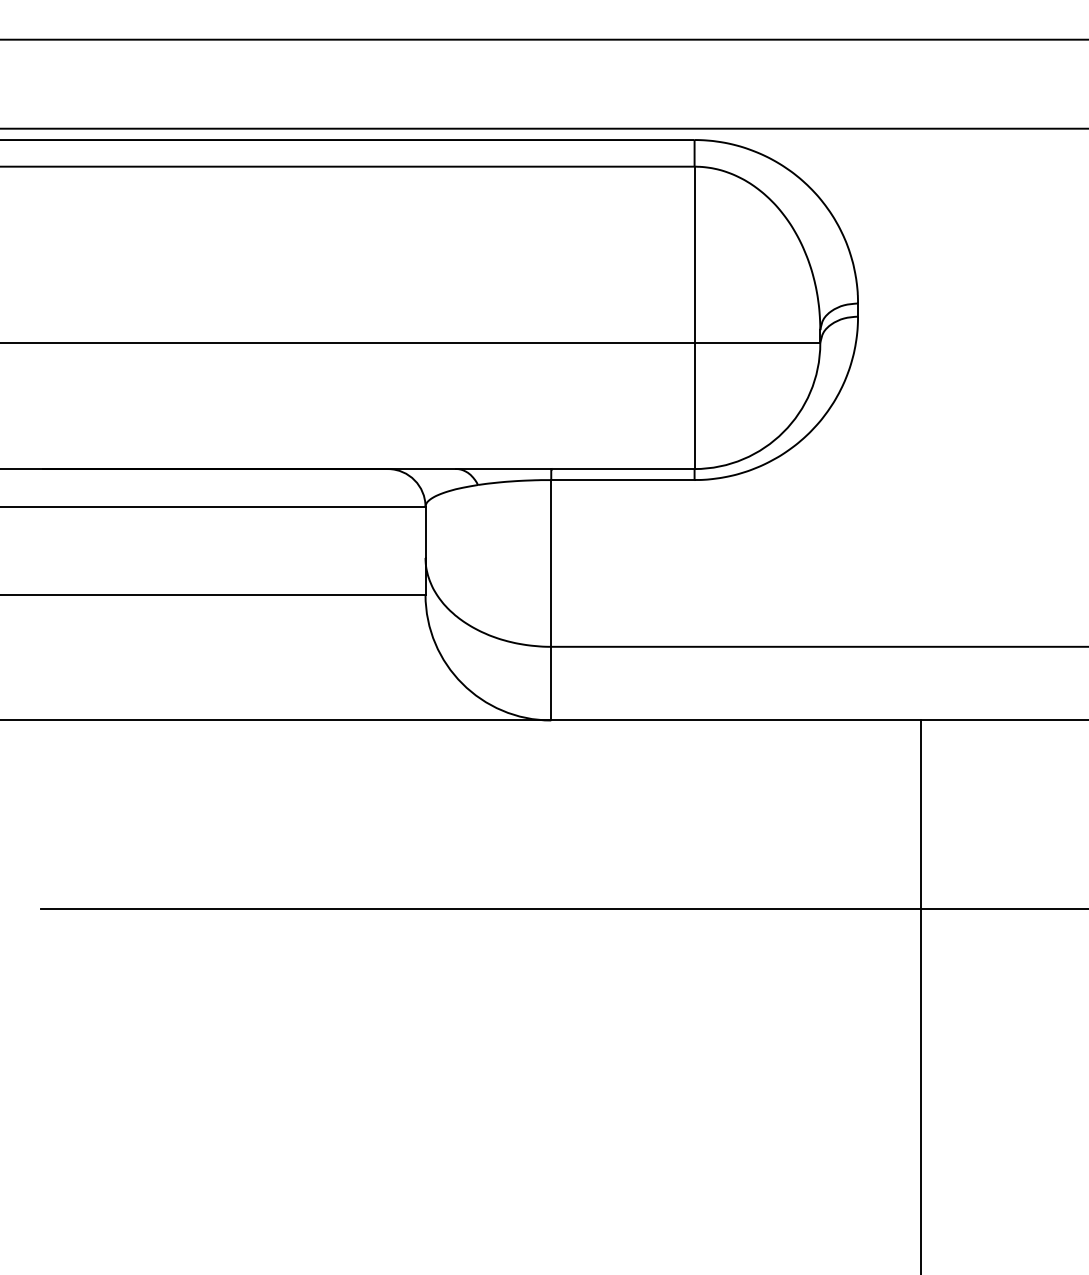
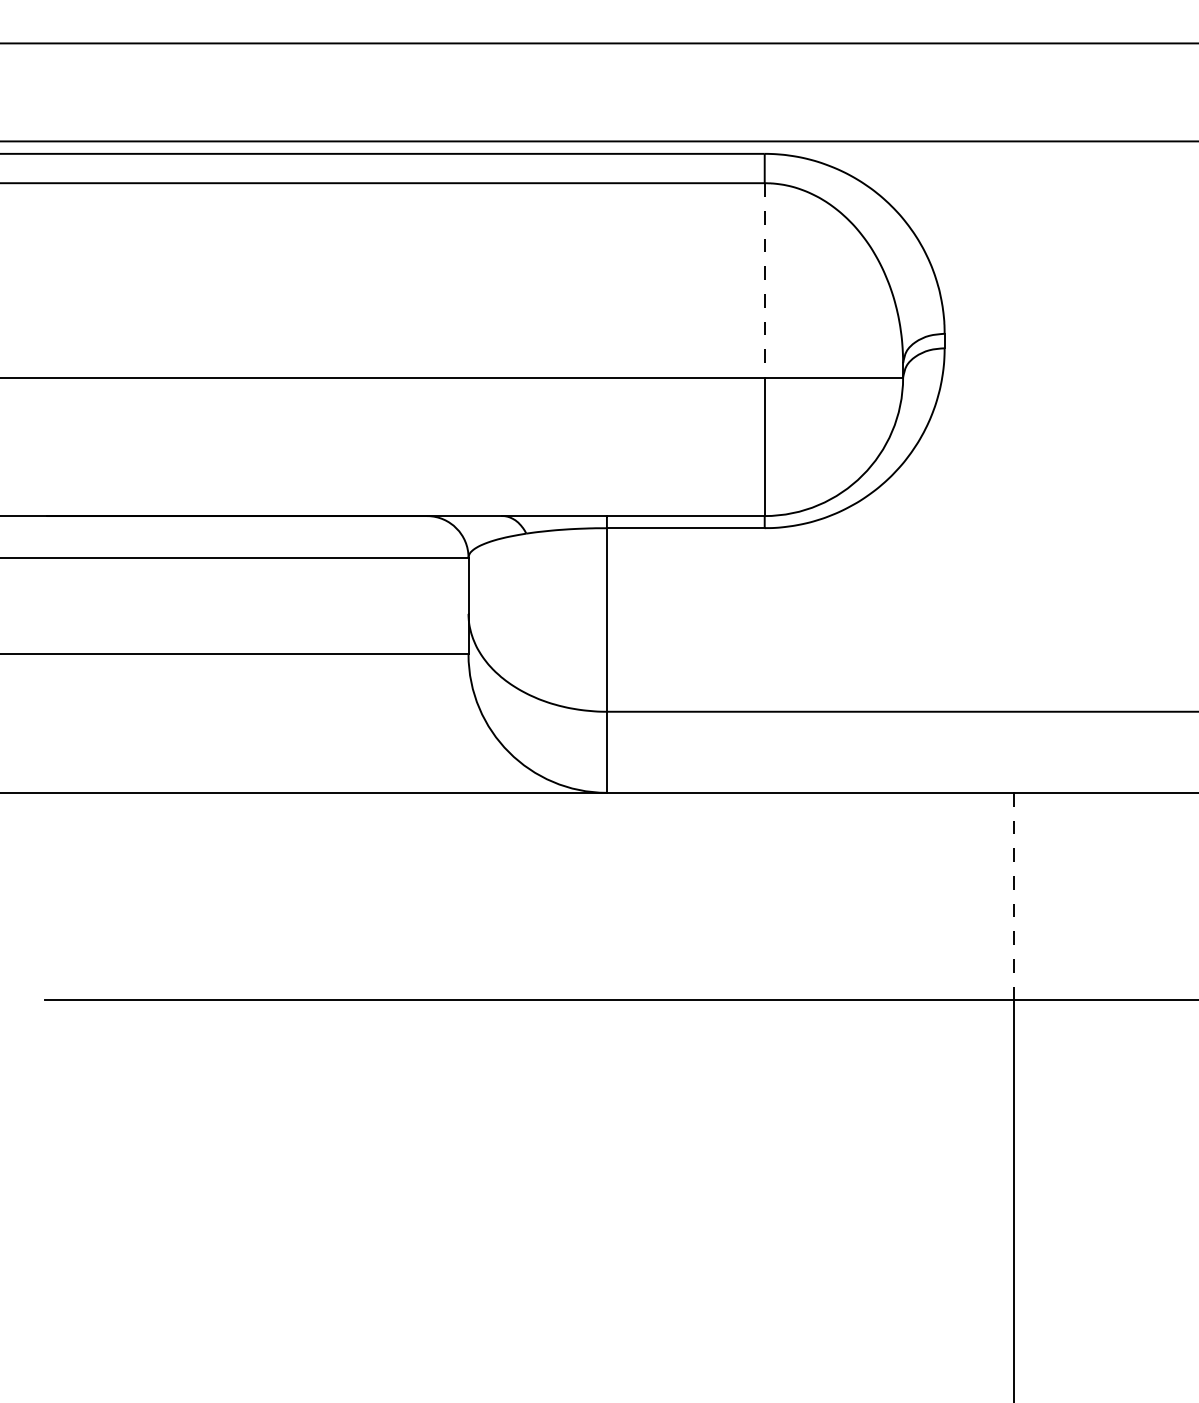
line: (694, 255) -> (764, 280), solid -> dashed
line: (920, 814) -> (1013, 896), solid -> dashed

